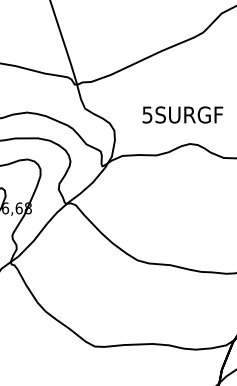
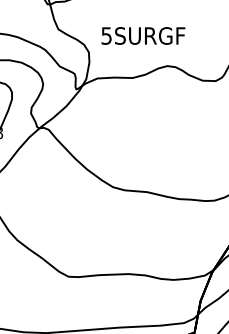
text: (182, 114) -> (143, 35), moved

